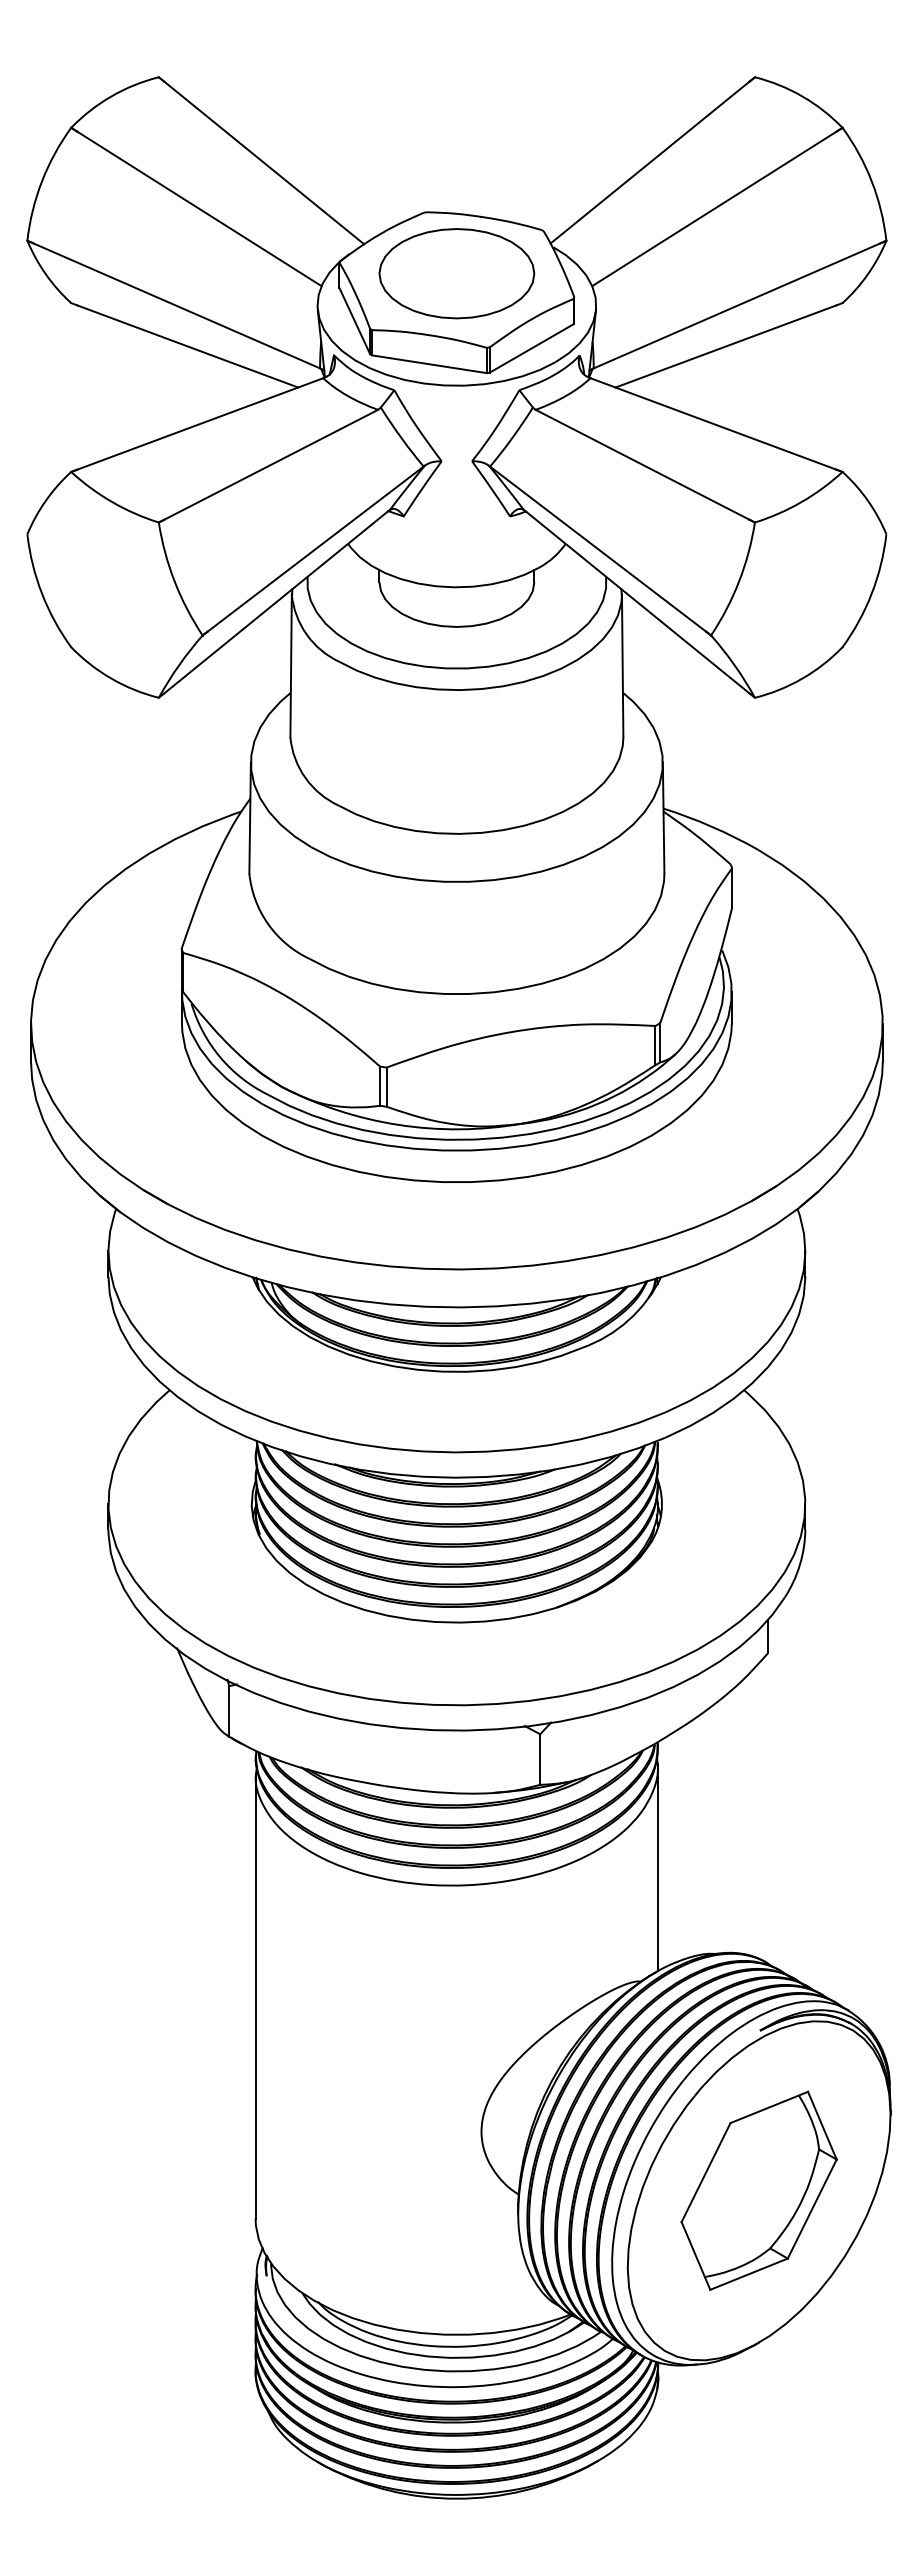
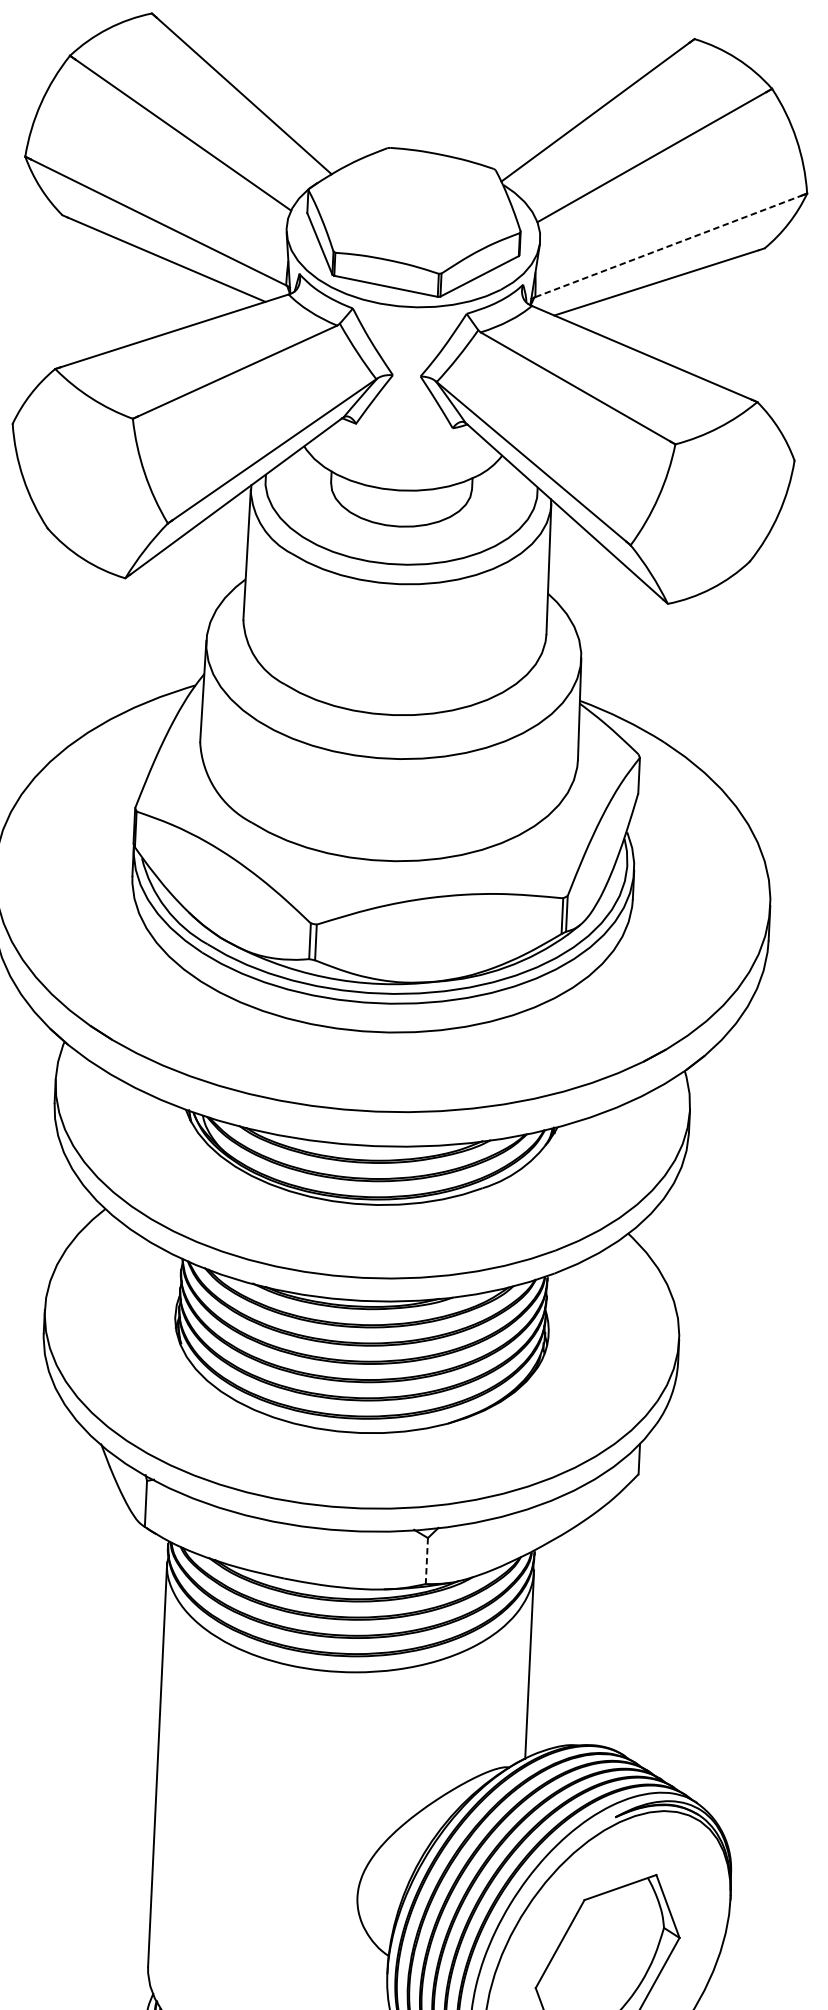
part: (456, 273) -> (414, 204), removed
line: (737, 305) -> (668, 246), solid -> dashed
line: (540, 1760) -> (427, 1561), solid -> dashed

